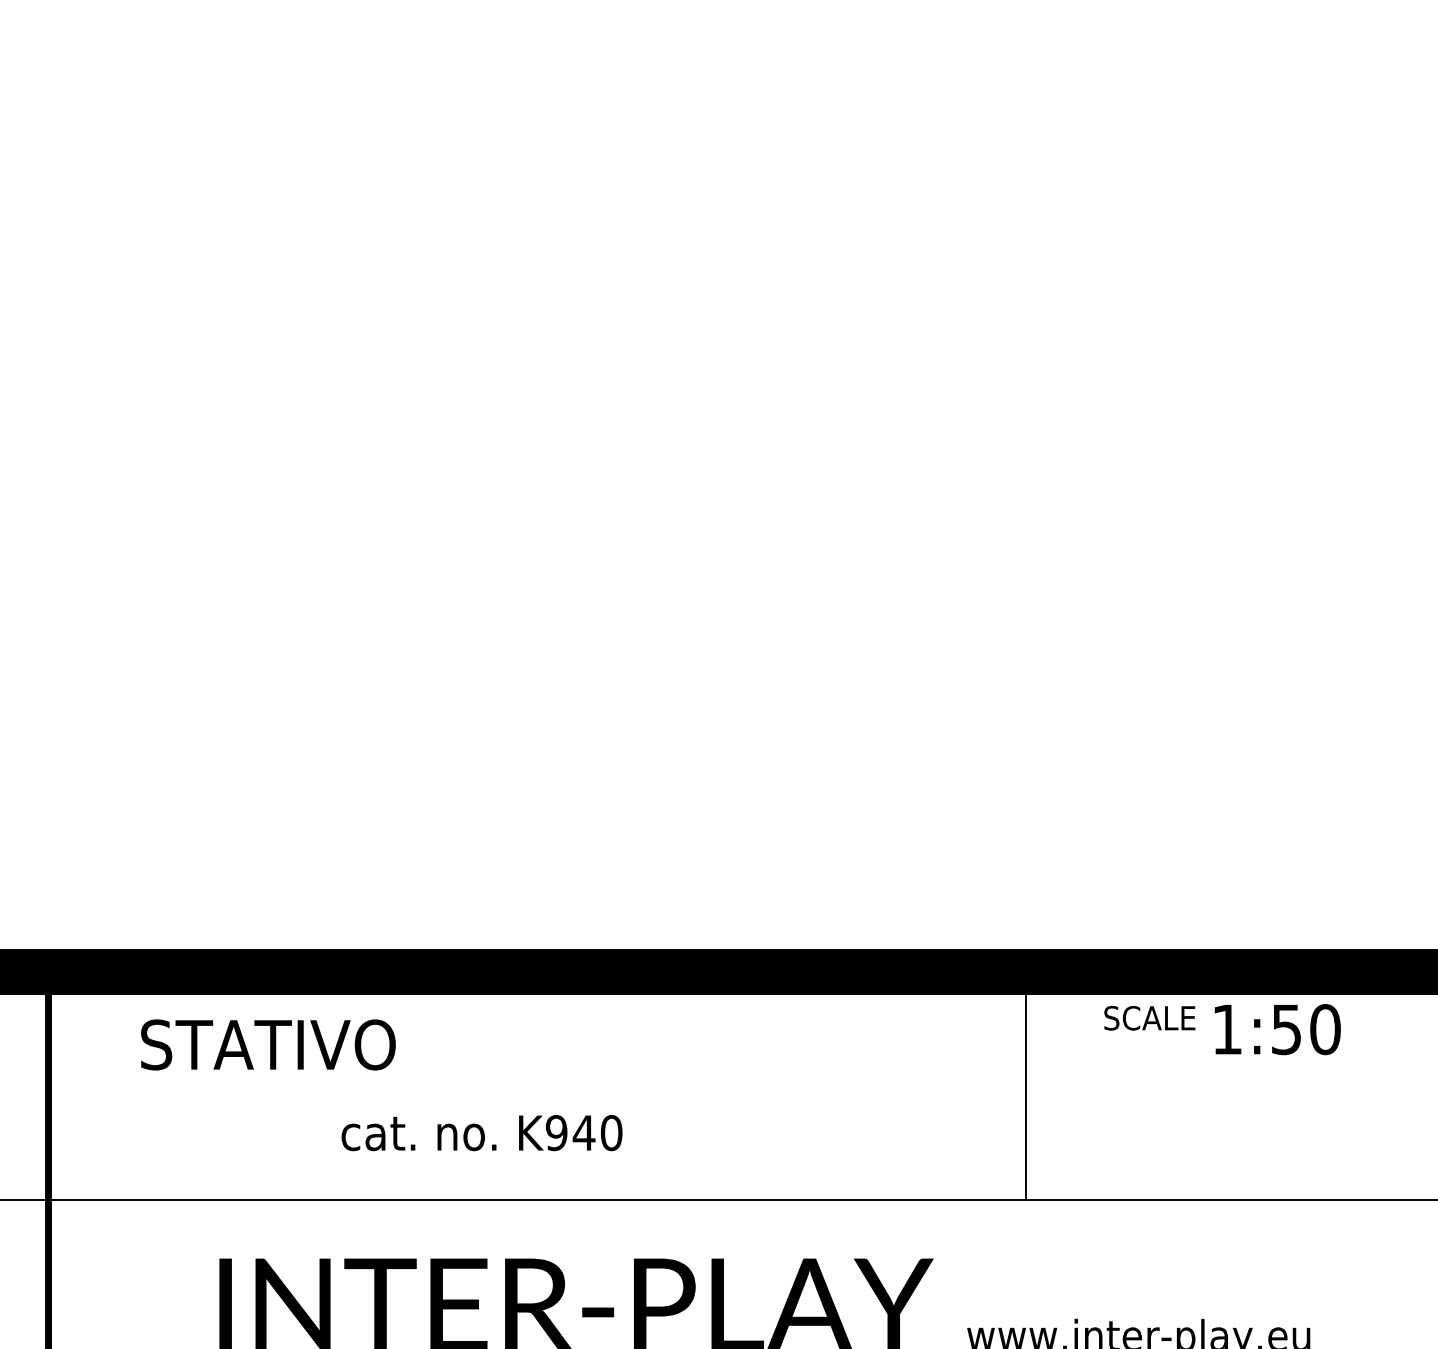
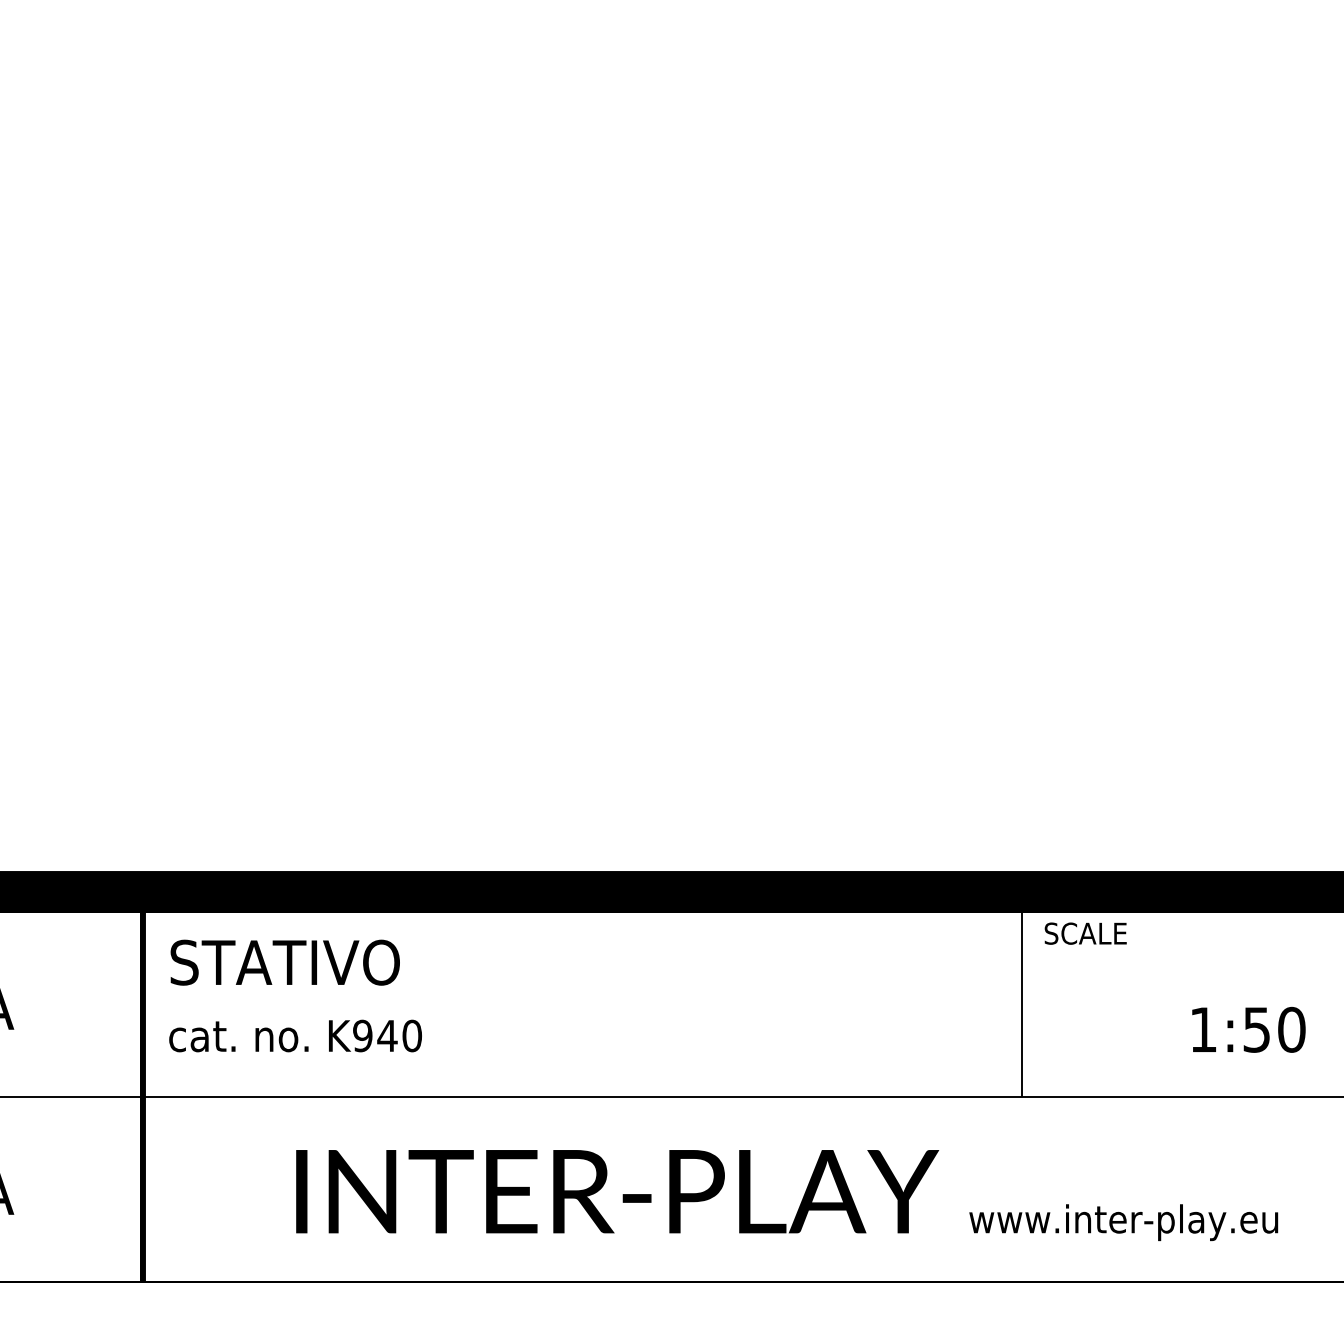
text: (1149, 1018) -> (1085, 933), moved
text: (1277, 1029) -> (1248, 1029), moved
text: (267, 1044) -> (284, 962), moved
text: (481, 1132) -> (295, 1035), moved

